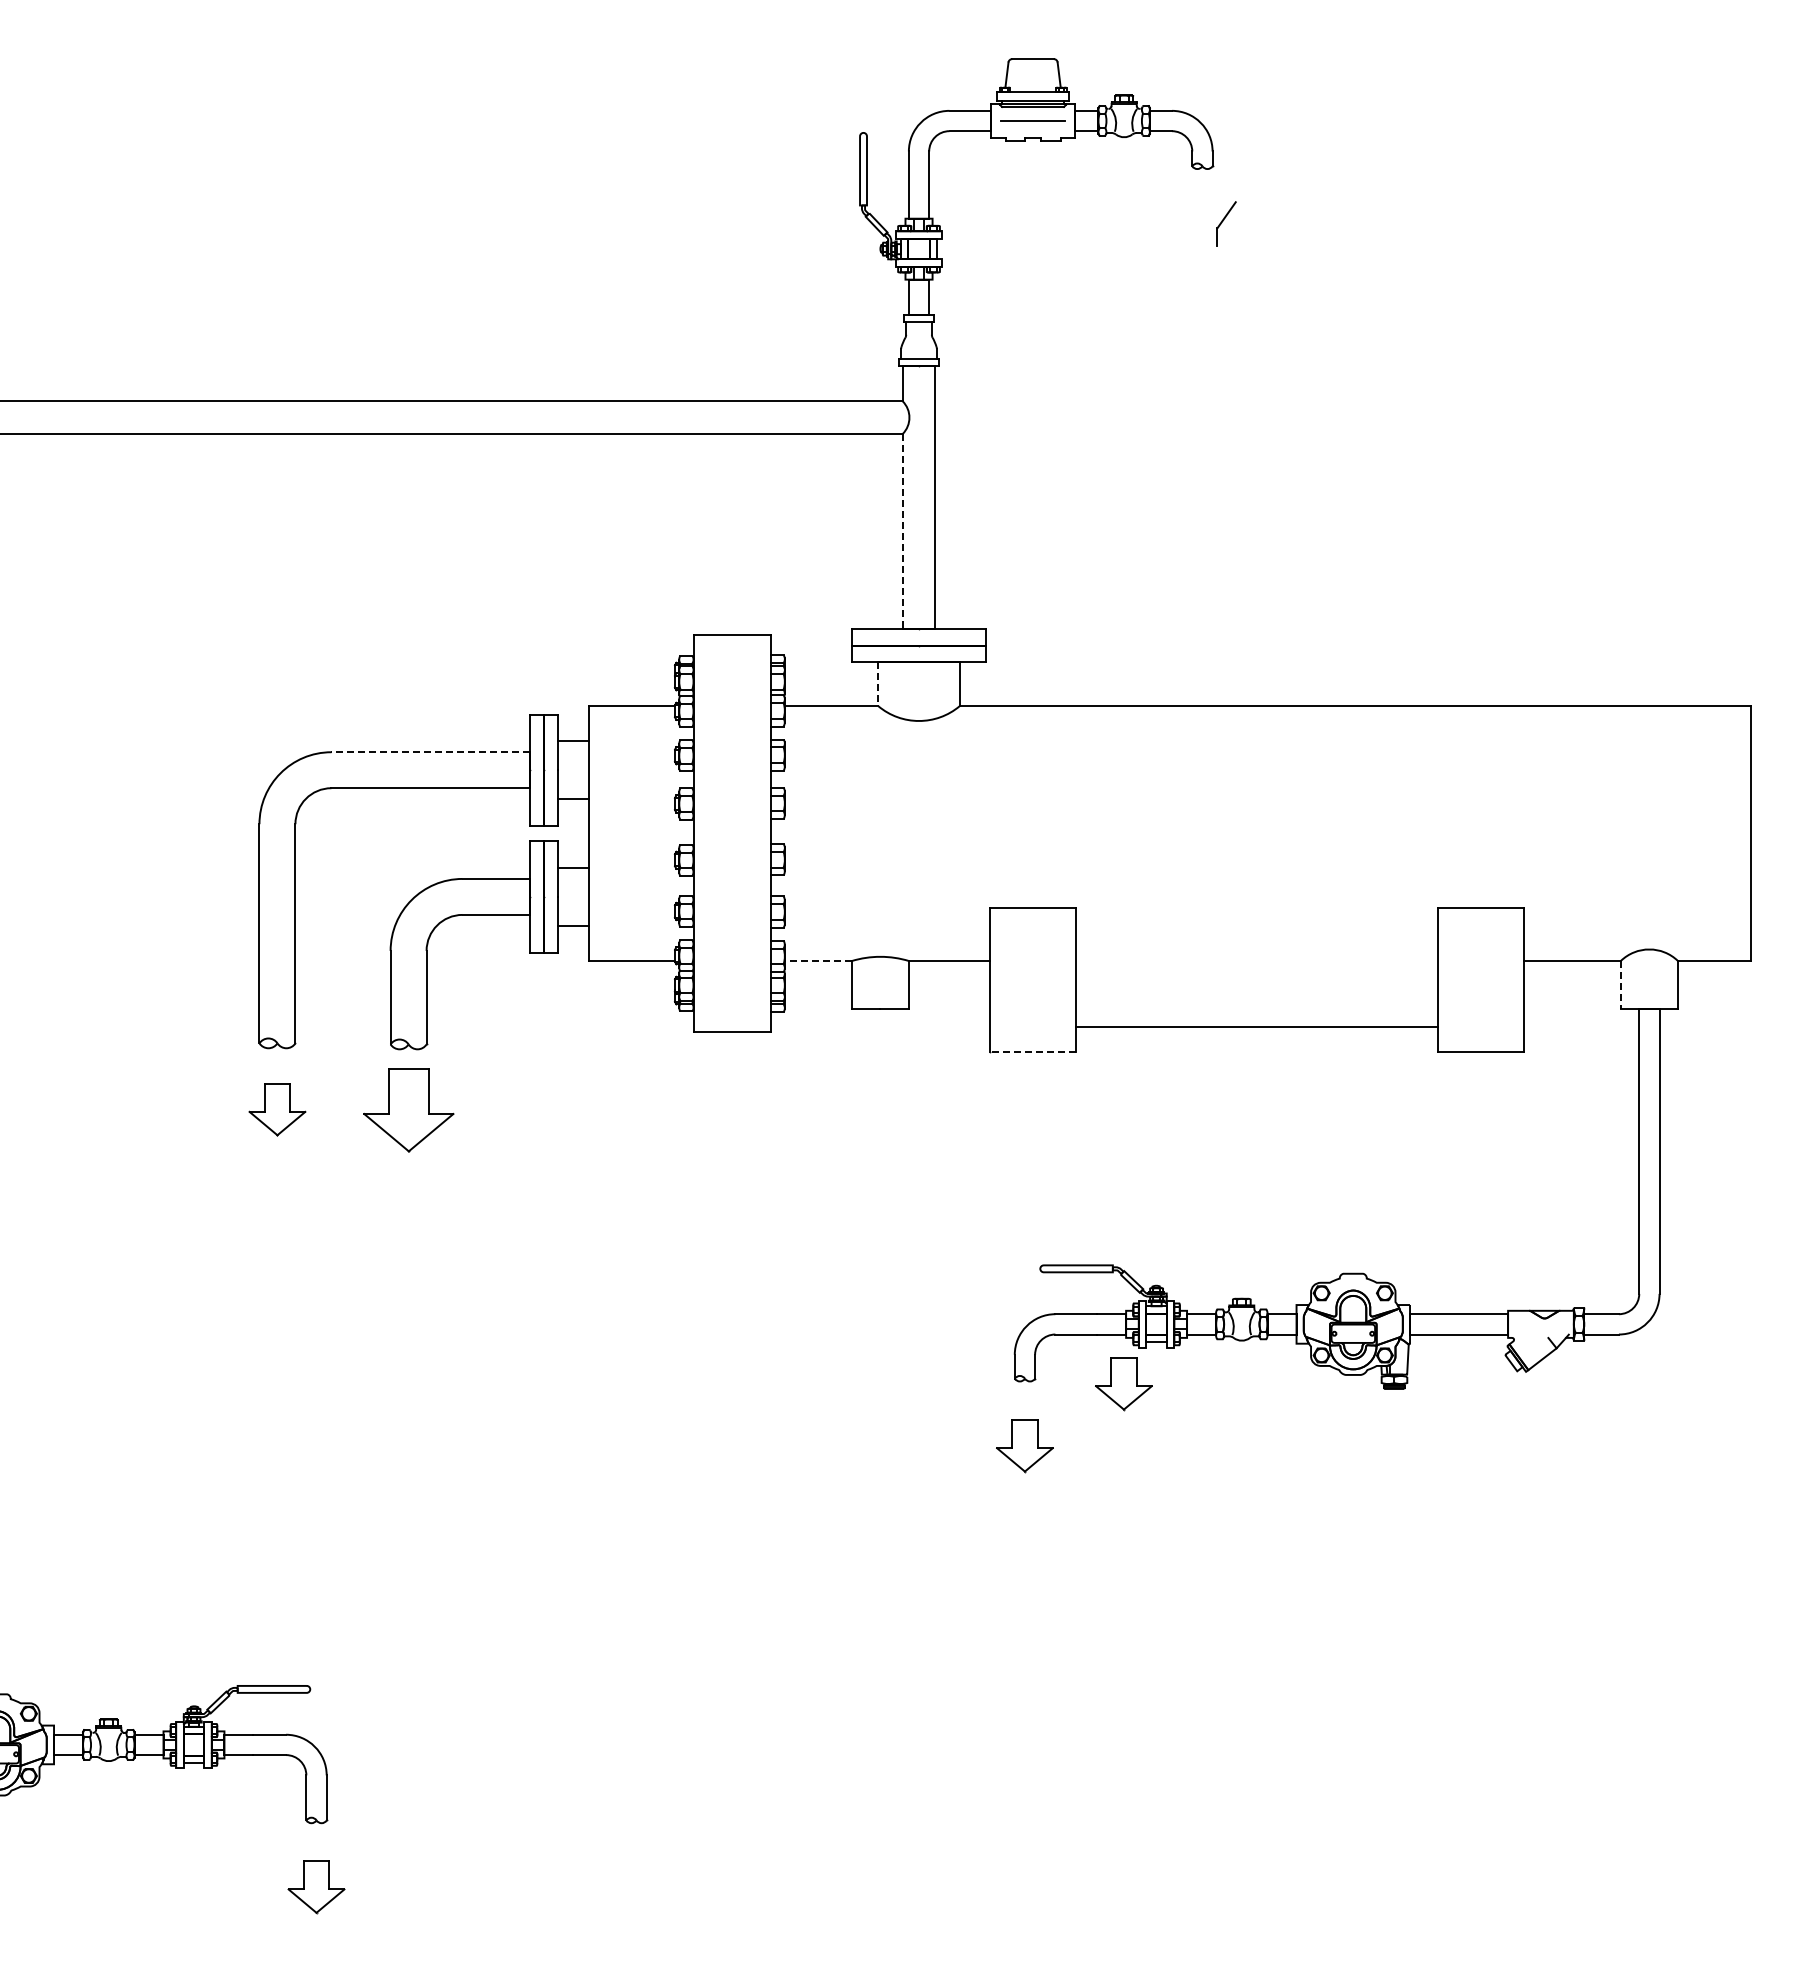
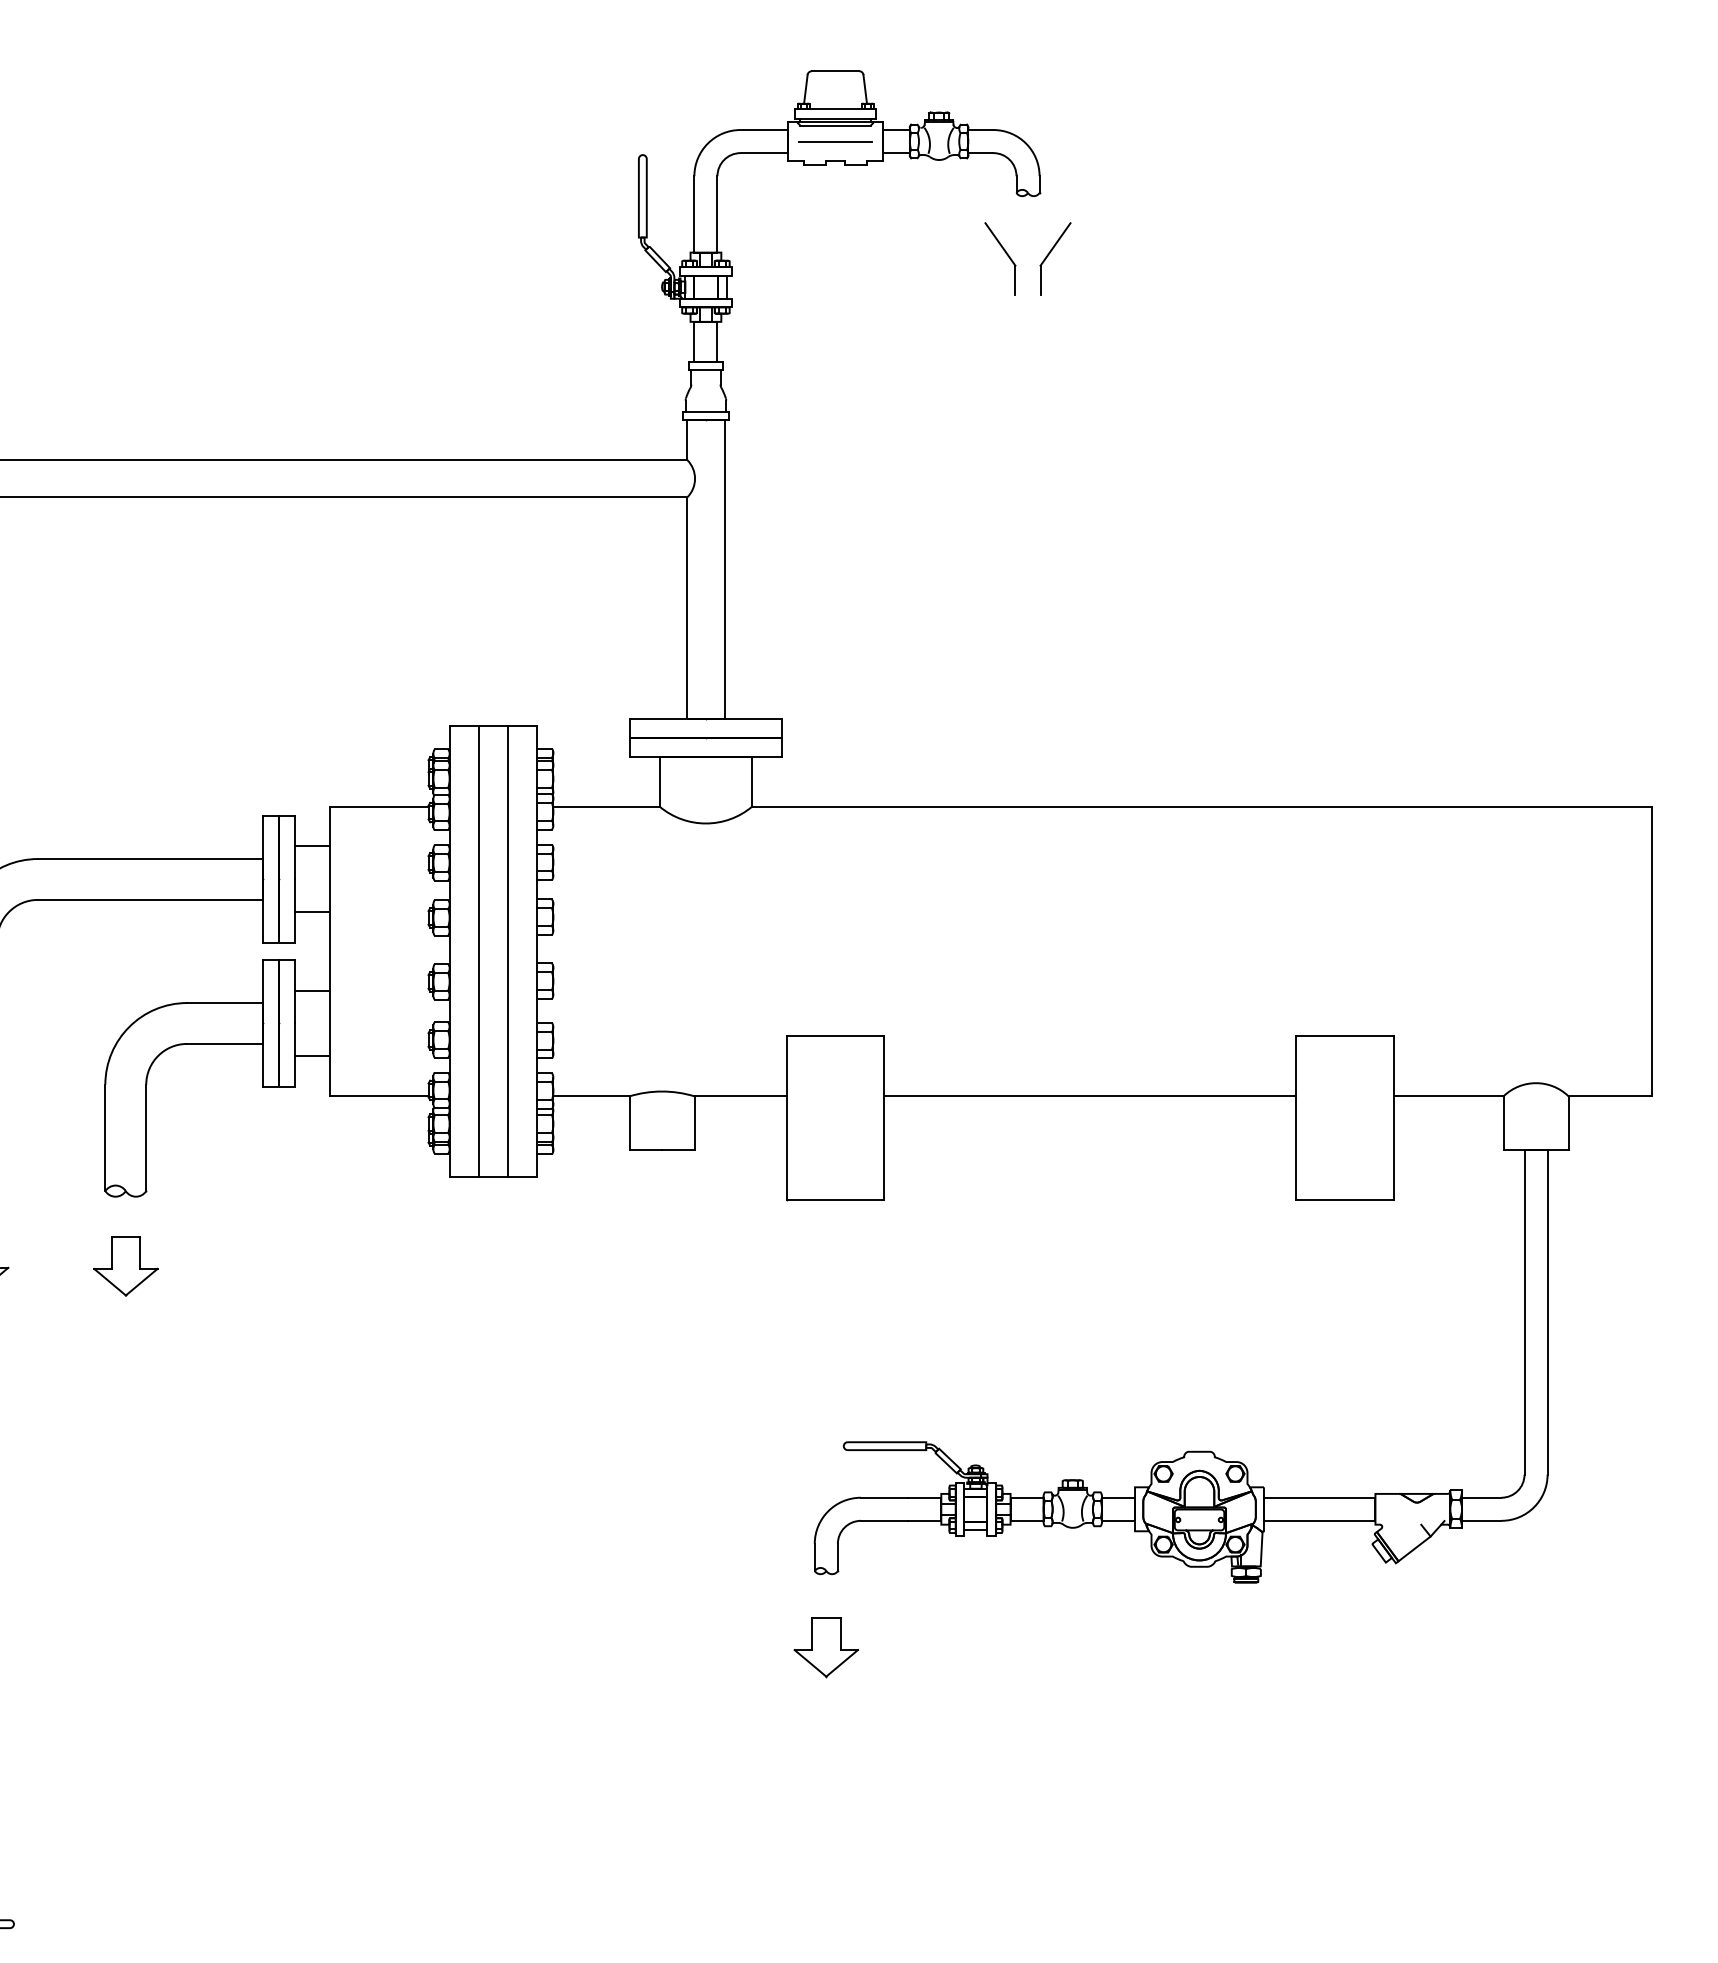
part: (1178, 223) -> (1000, 258), added
part: (1226, 223) -> (1055, 258), size x1.43
line: (902, 531) -> (687, 608), dashed -> solid
line: (878, 684) -> (659, 782), dashed -> solid
line: (430, 752) -> (150, 859), dashed -> solid
line: (719, 833) -> (479, 951), added
line: (744, 833) -> (507, 951), added
line: (818, 961) -> (591, 1096), dashed -> solid
line: (1620, 984) -> (1503, 1123), dashed -> solid
line: (1257, 1027) -> (1090, 1096), moved
line: (1033, 1052) -> (836, 1200), dashed -> solid
part: (408, 1110) -> (125, 1266), size x0.62
part: (1123, 1384) -> (938, 1577), removed

